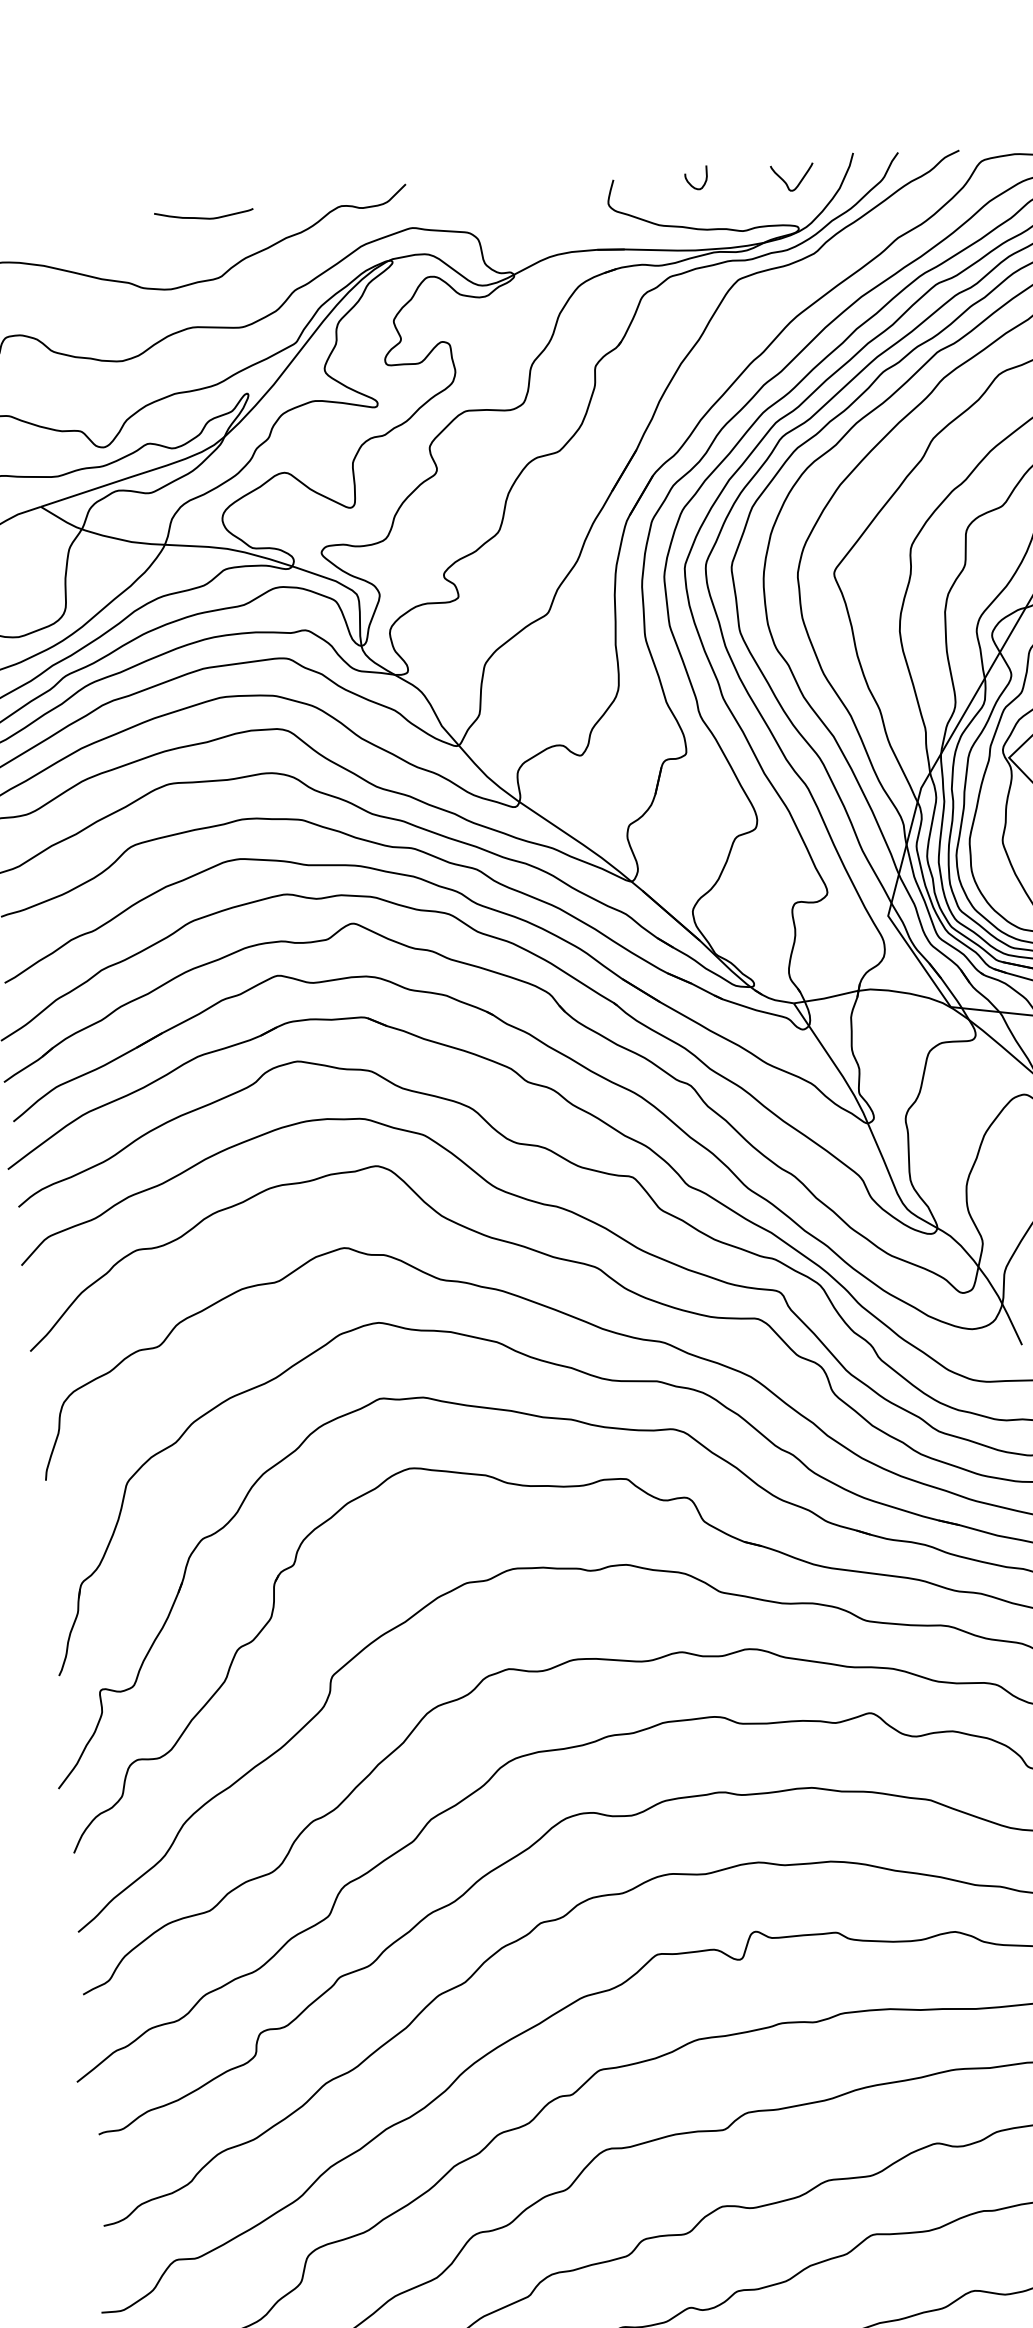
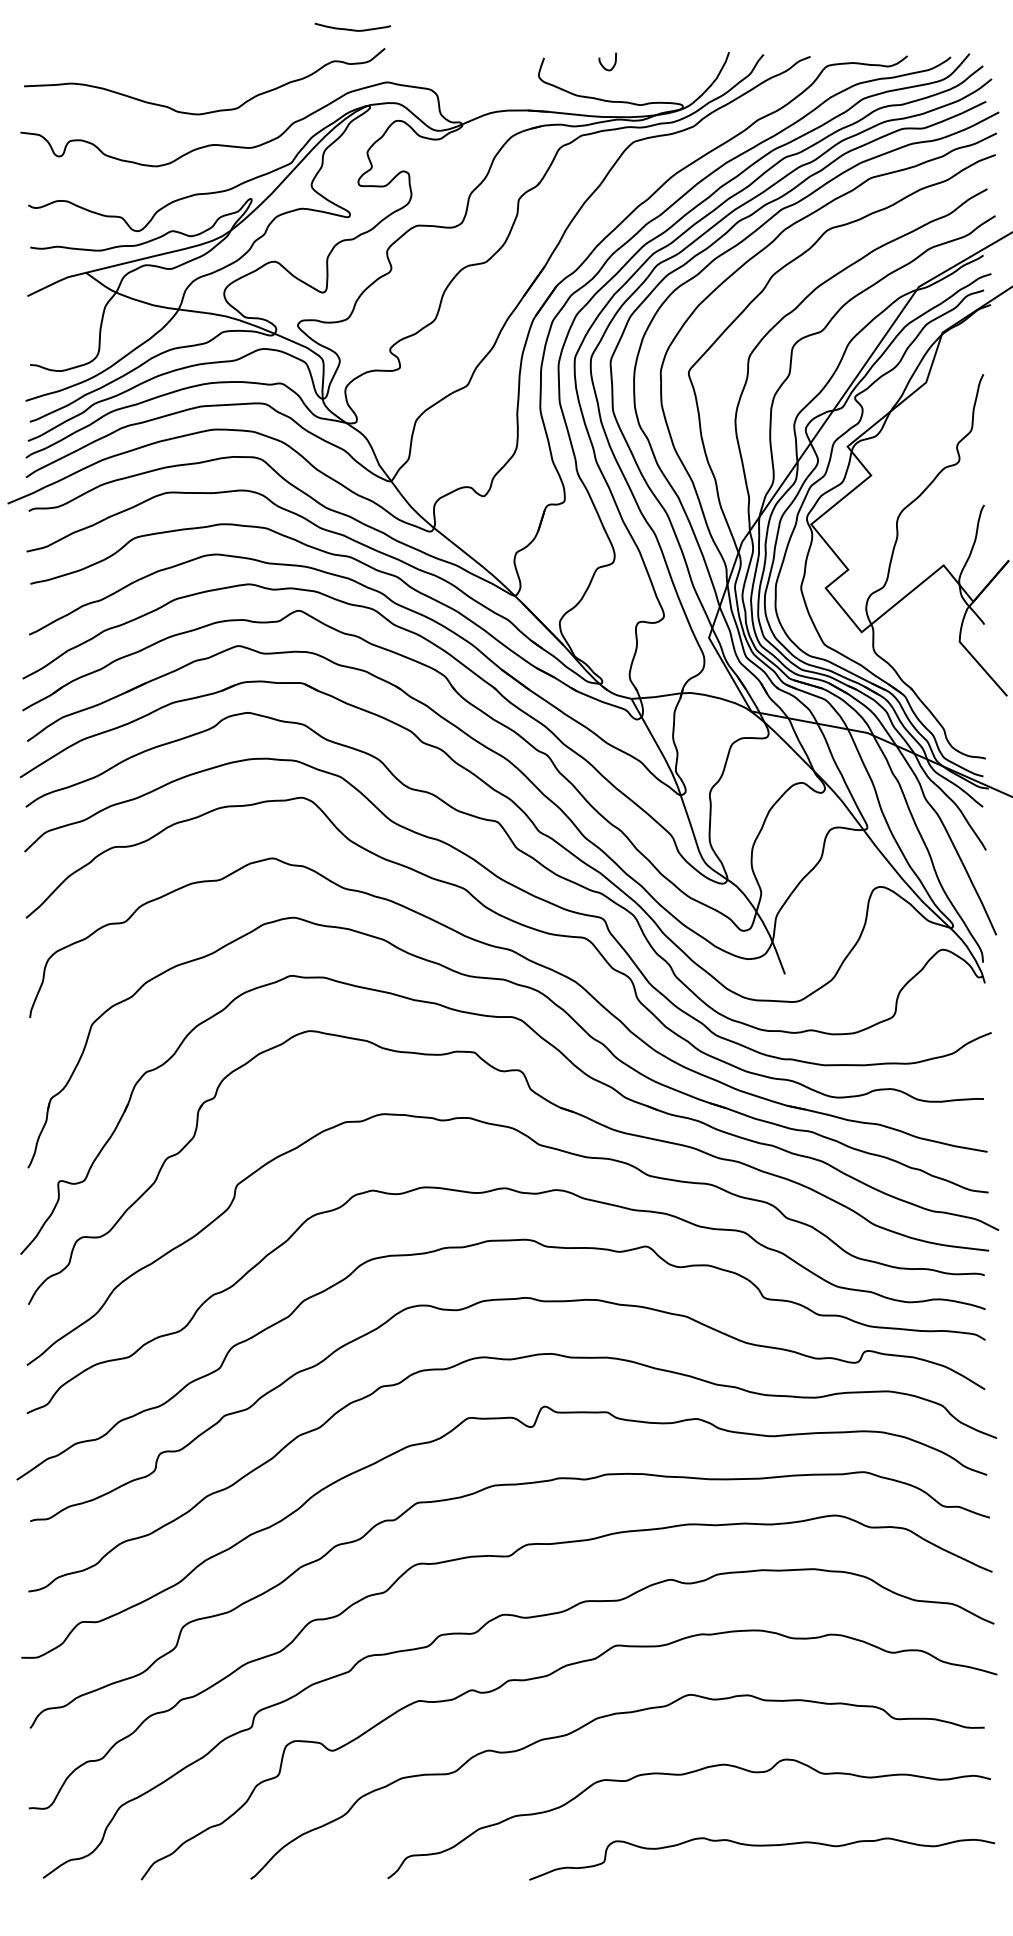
curve: (788, 183) -> (677, 71), removed
curve: (203, 217) -> (352, 29), moved

